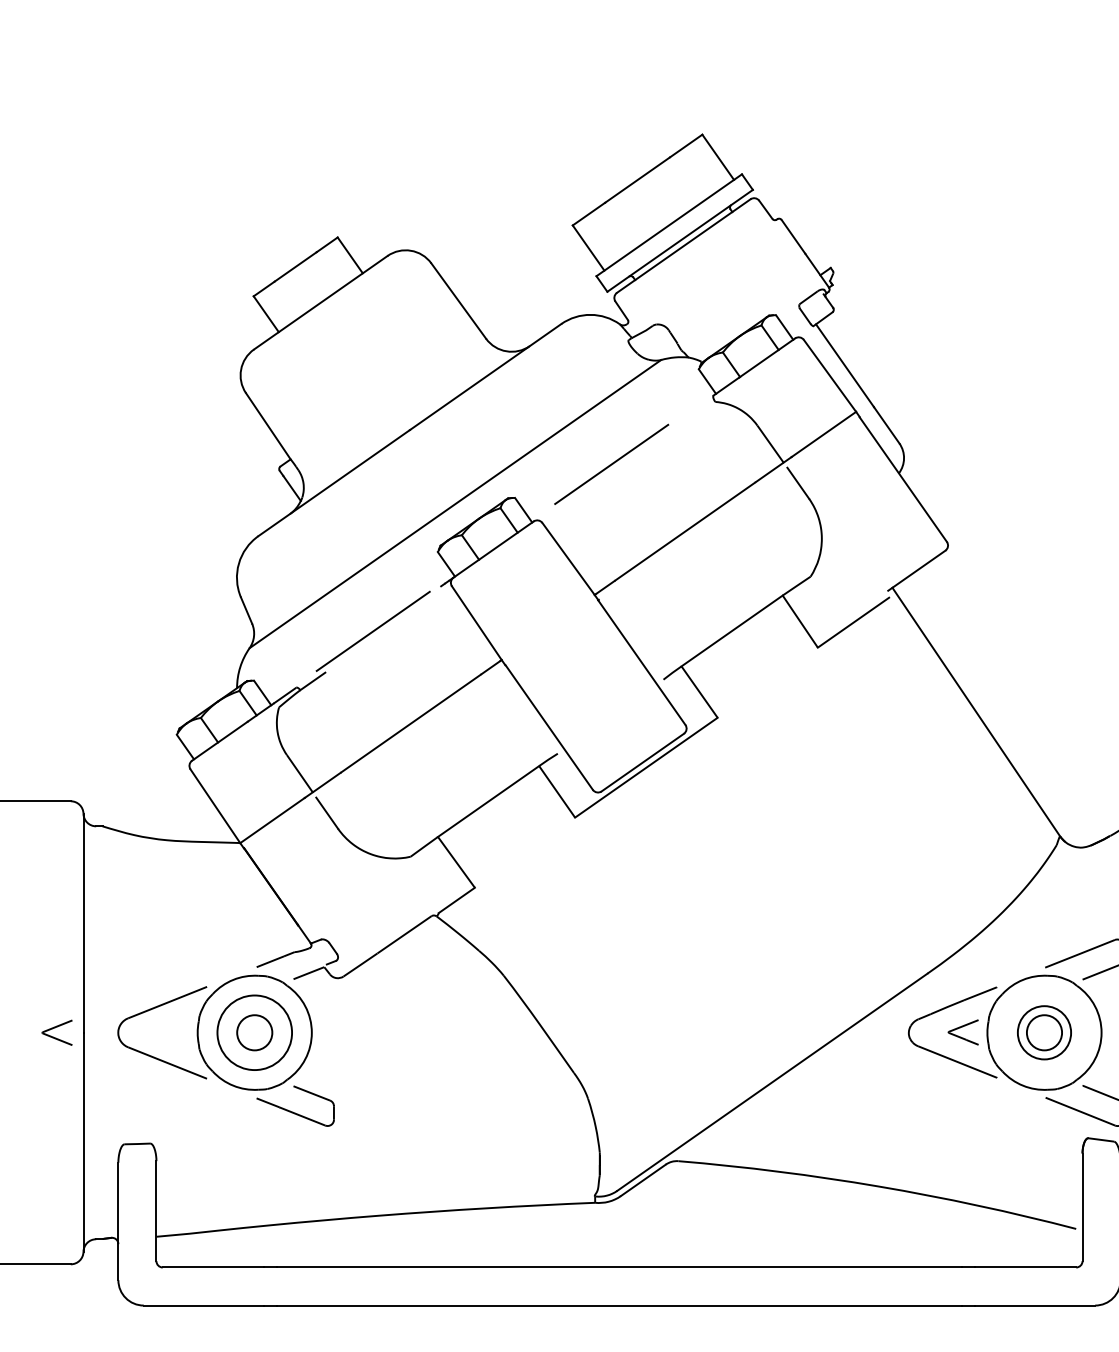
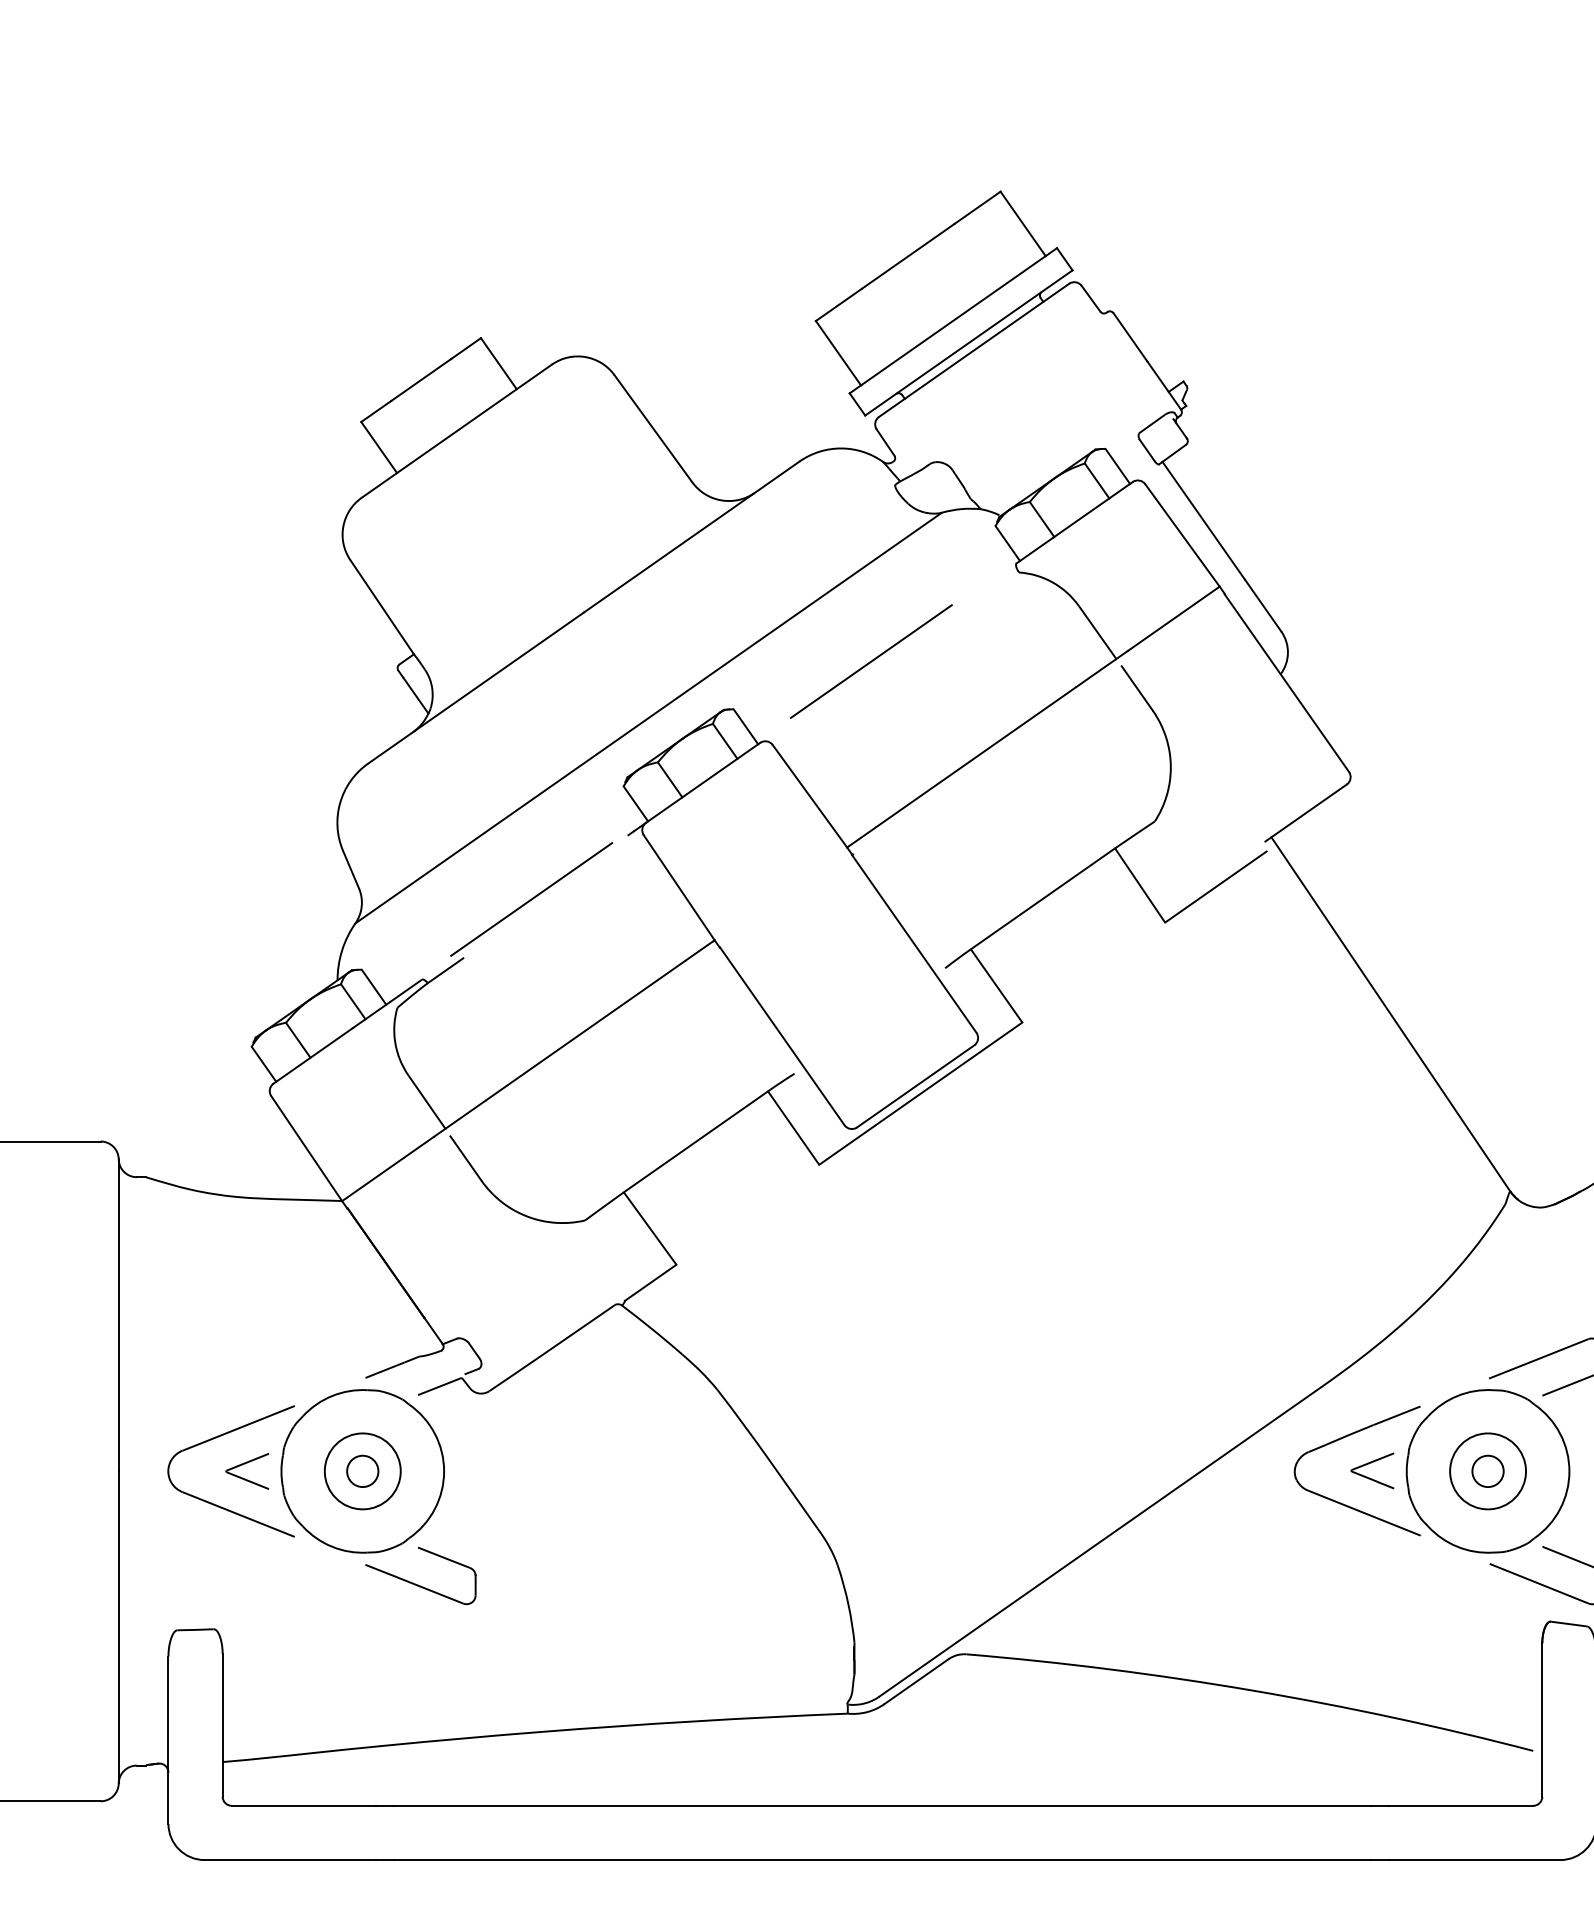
part: (55, 1027) -> (245, 1464), moved
circle: (254, 1032) -> (362, 1471), size x0.62
circle: (254, 1032) -> (362, 1471), size x0.71
circle: (1044, 1032) -> (1487, 1471), size x0.62

